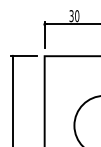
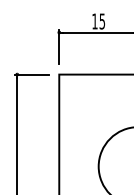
text: (74, 16) -> (98, 21), 30 -> 15

